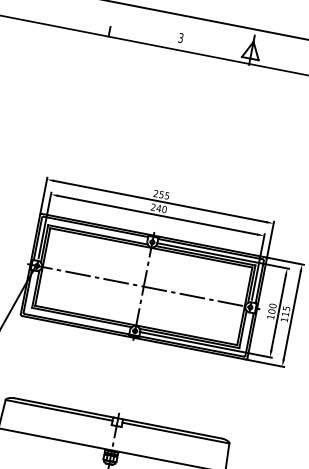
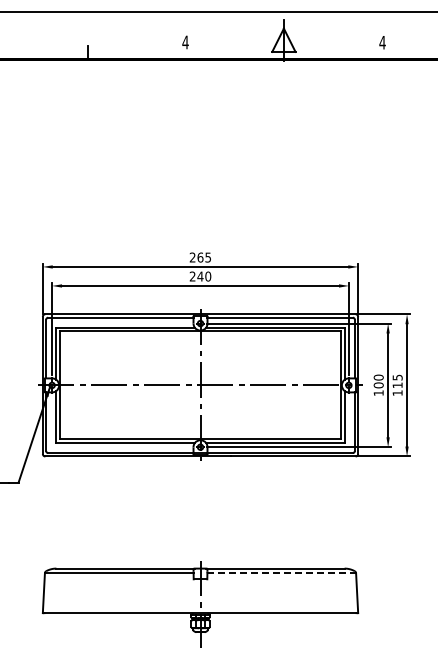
text: (180, 38) -> (185, 42), 3 -> 4
text: (161, 194) -> (200, 257), 255 -> 265
line: (176, 433) -> (282, 573), solid -> dashed

